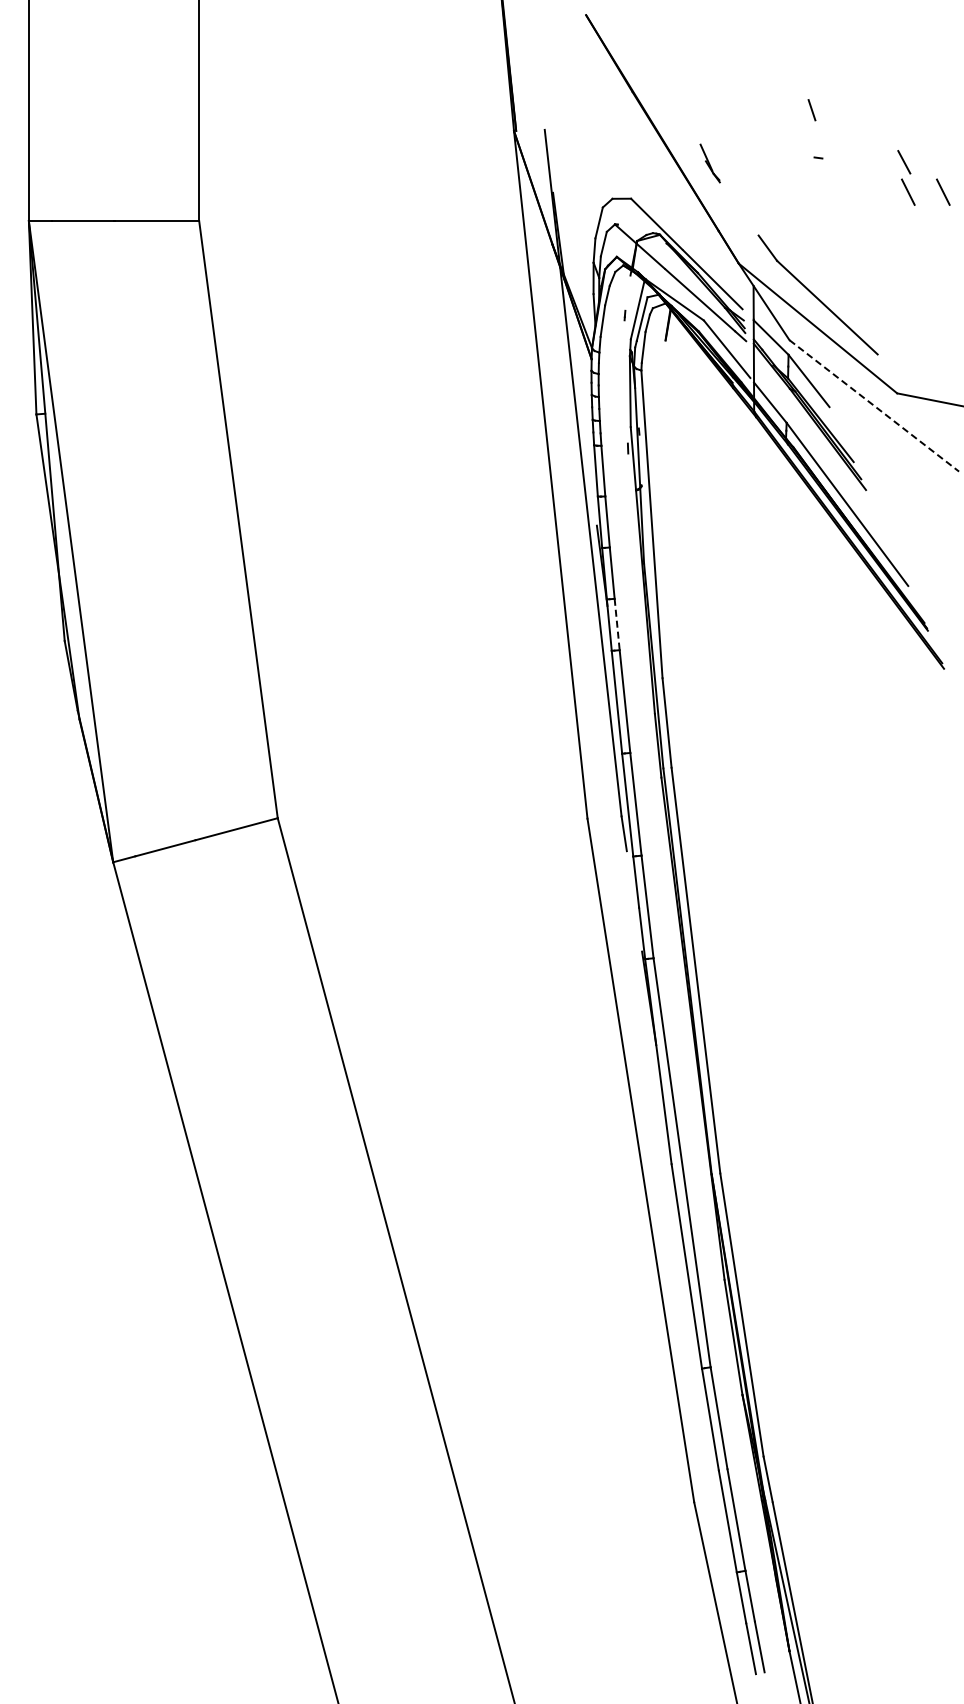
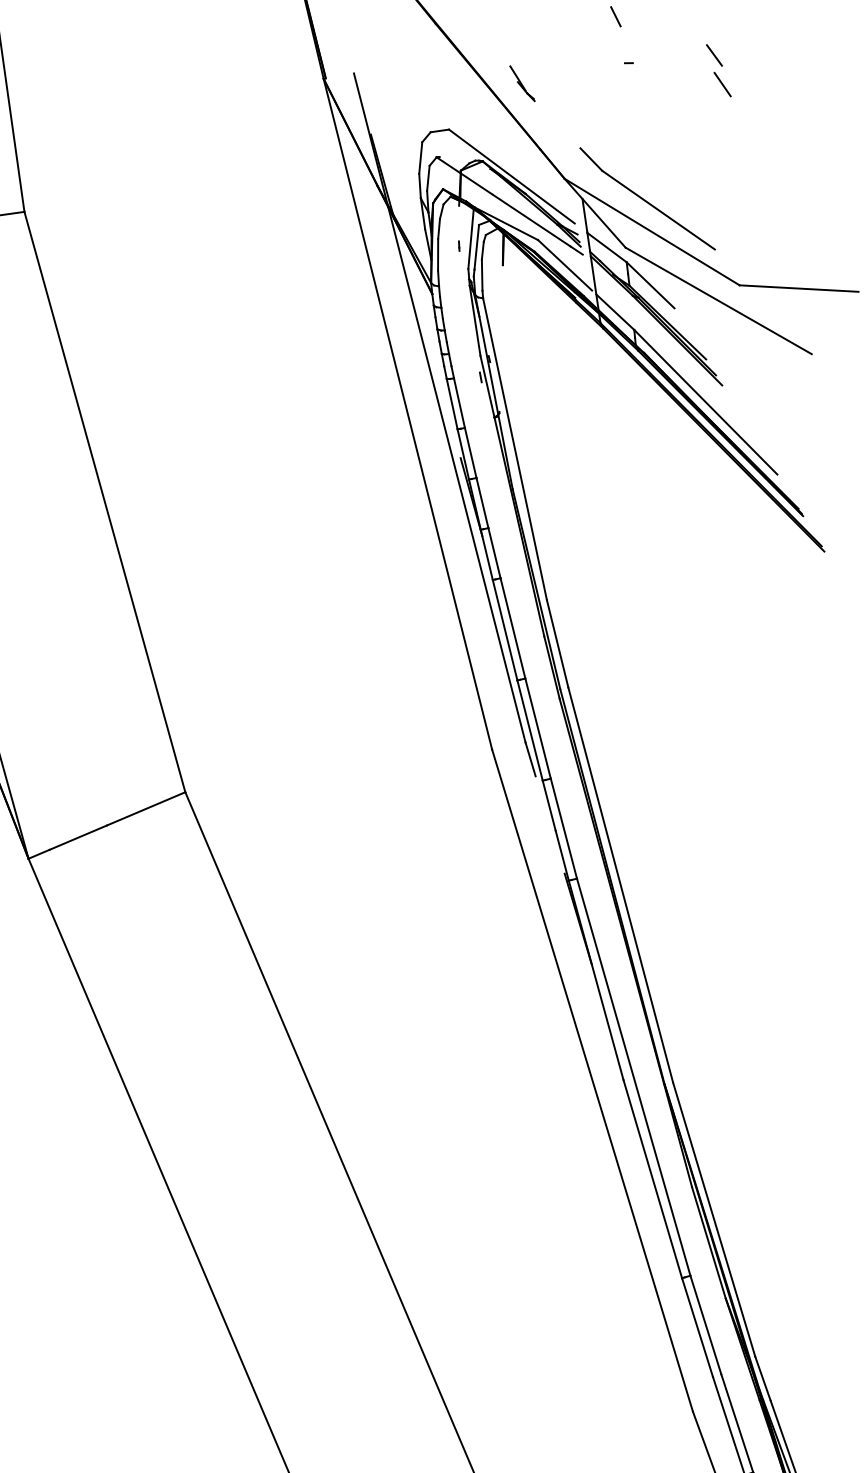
line: (943, 191) -> (757, 78), removed
line: (874, 406) -> (718, 301), dashed -> solid
line: (617, 624) -> (494, 553), dashed -> solid

